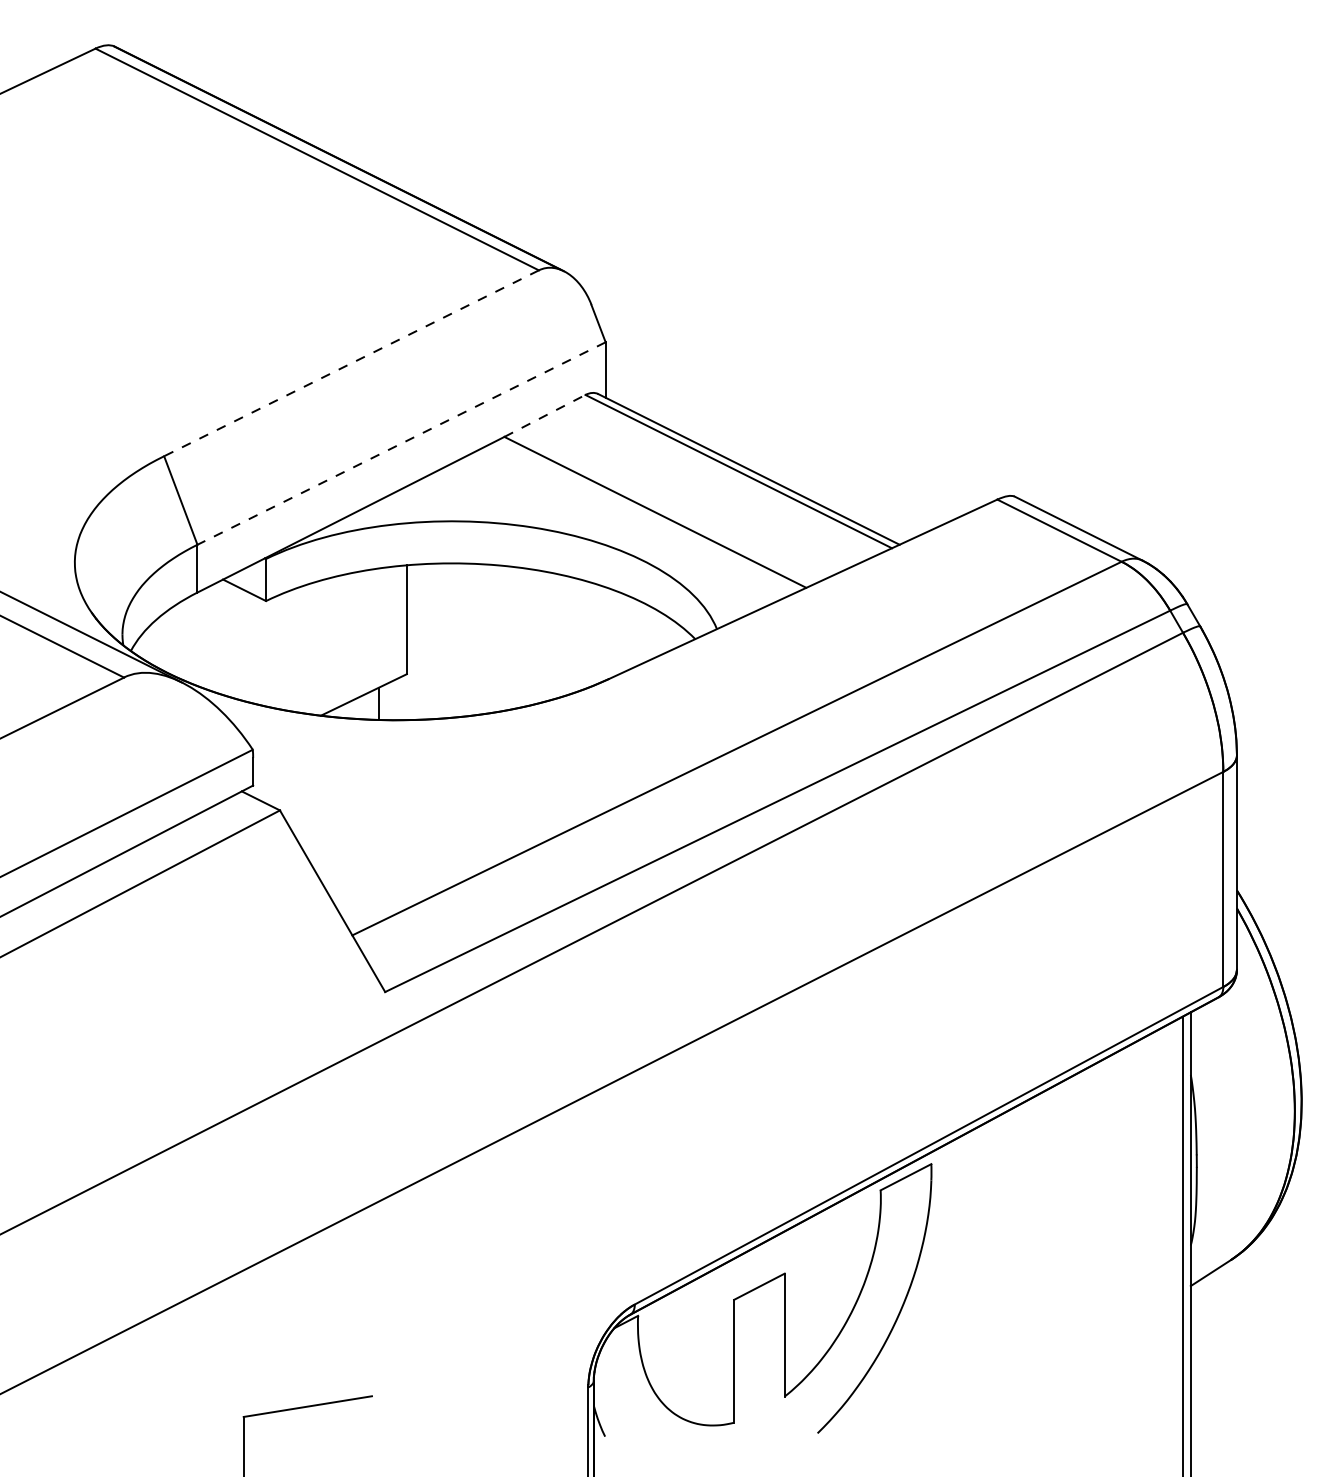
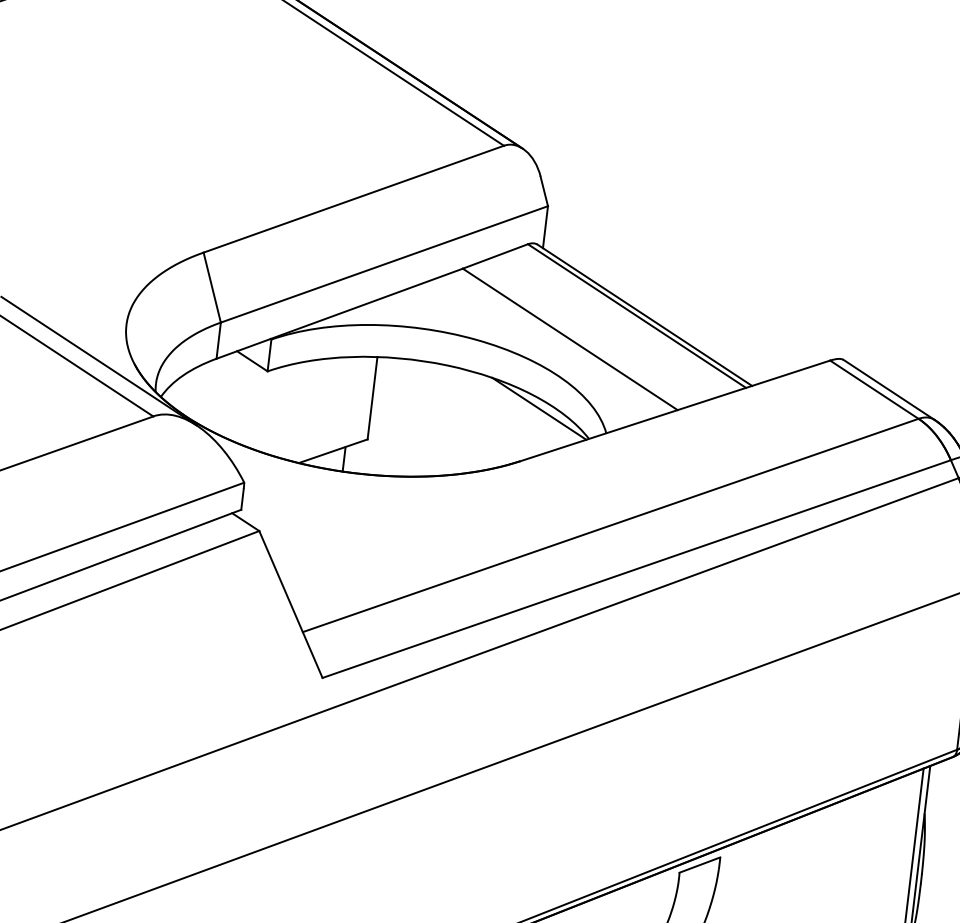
line: (351, 363) -> (353, 199), dashed -> solid
line: (544, 415) -> (495, 256), dashed -> solid
line: (401, 443) -> (384, 264), dashed -> solid
line: (625, 607) -> (539, 408), added

